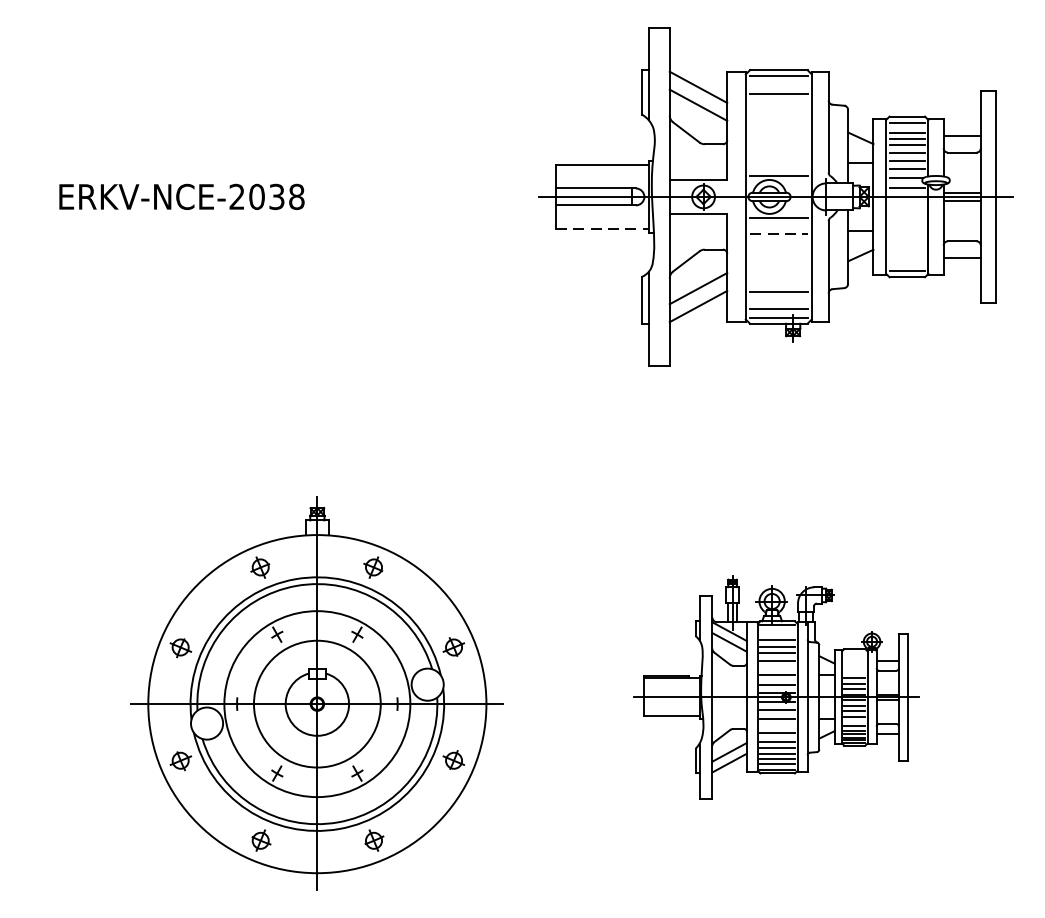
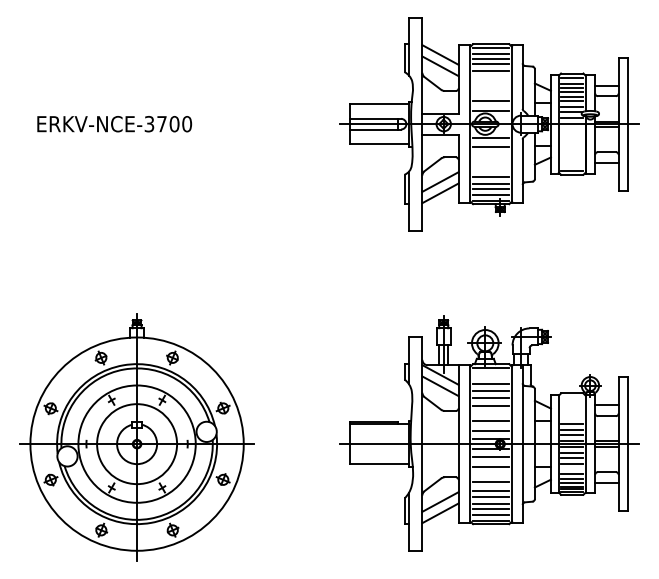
line: (779, 84) -> (491, 53), added
line: (779, 102) -> (491, 64), added
line: (779, 113) -> (491, 71), added
line: (779, 161) -> (491, 101), added
text: (267, 197) -> (168, 124), ERKV-NCE-2038 -> ERKV-NCE-3700
line: (603, 229) -> (380, 144), dashed -> solid
line: (779, 233) -> (491, 147), dashed -> solid
line: (779, 281) -> (491, 177), added
line: (779, 300) -> (491, 189), added
part: (776, 687) -> (489, 433), size x1.67
part: (316, 693) -> (136, 437), moved

